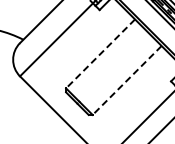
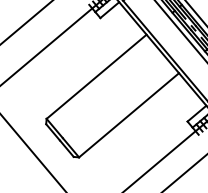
line: (100, 53) -> (96, 76), dashed -> solid
line: (127, 80) -> (129, 115), dashed -> solid

